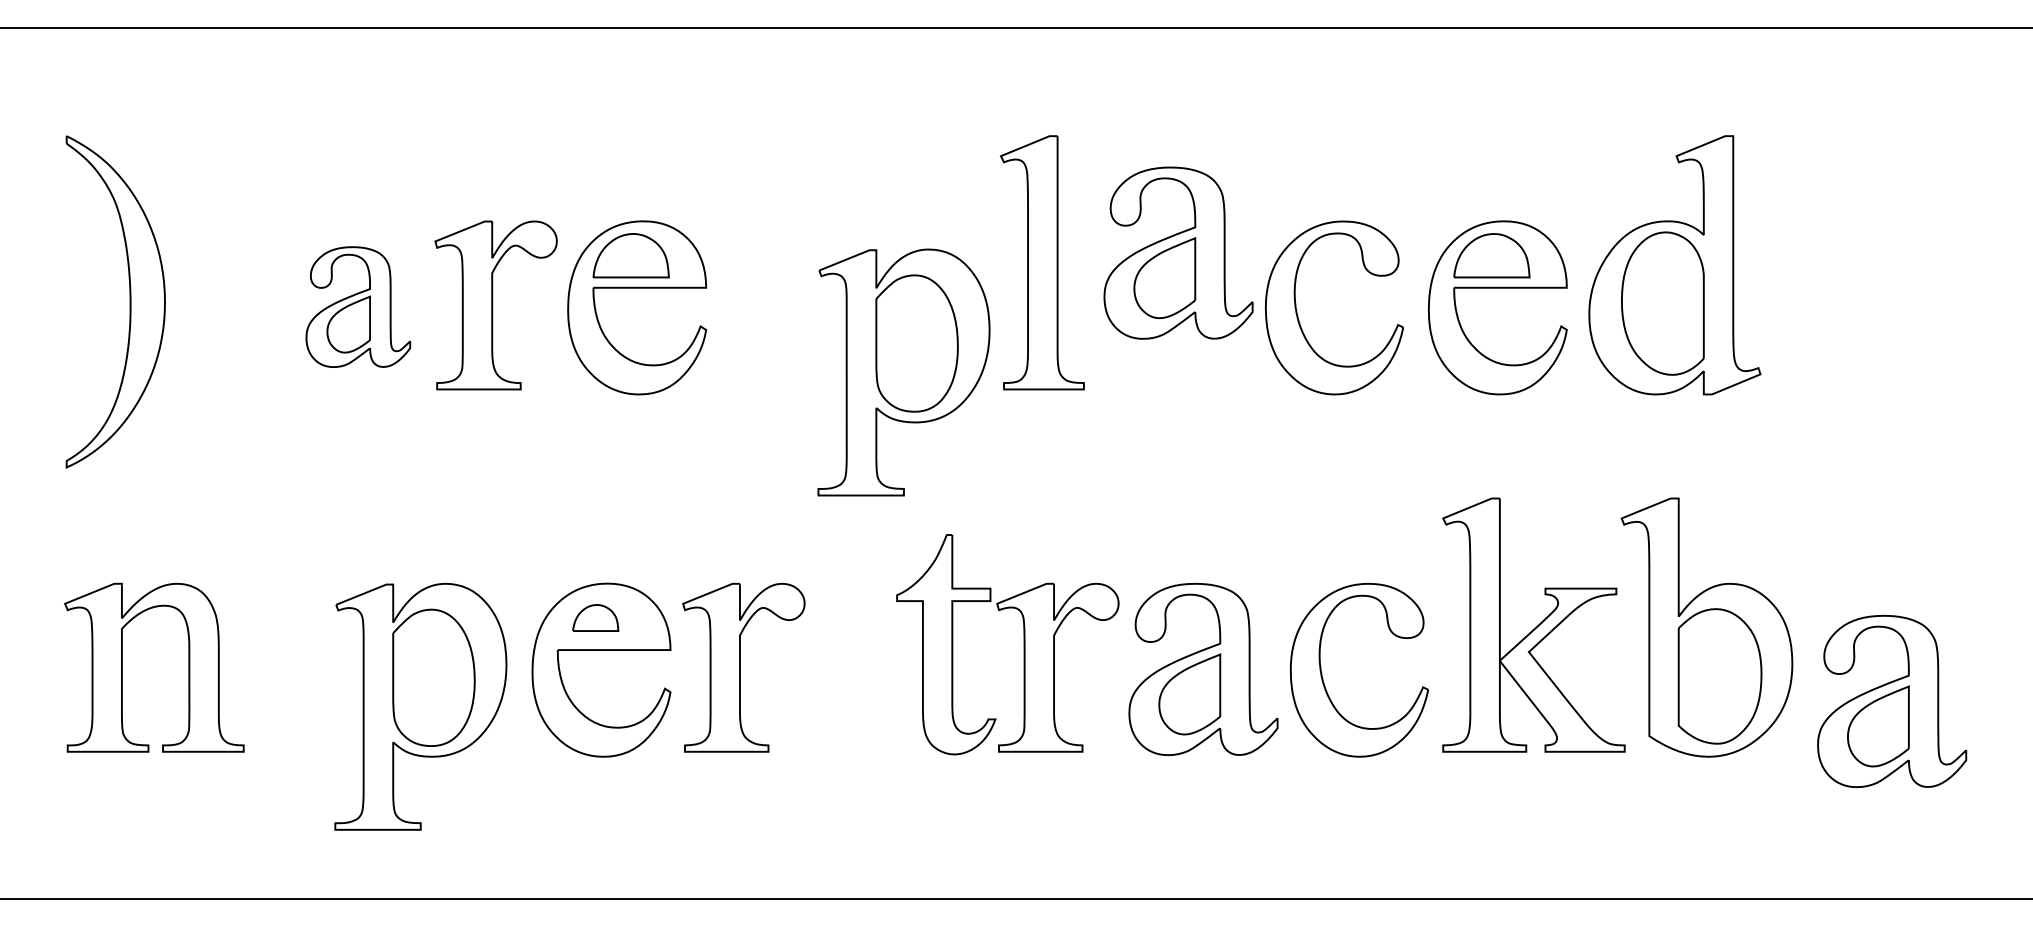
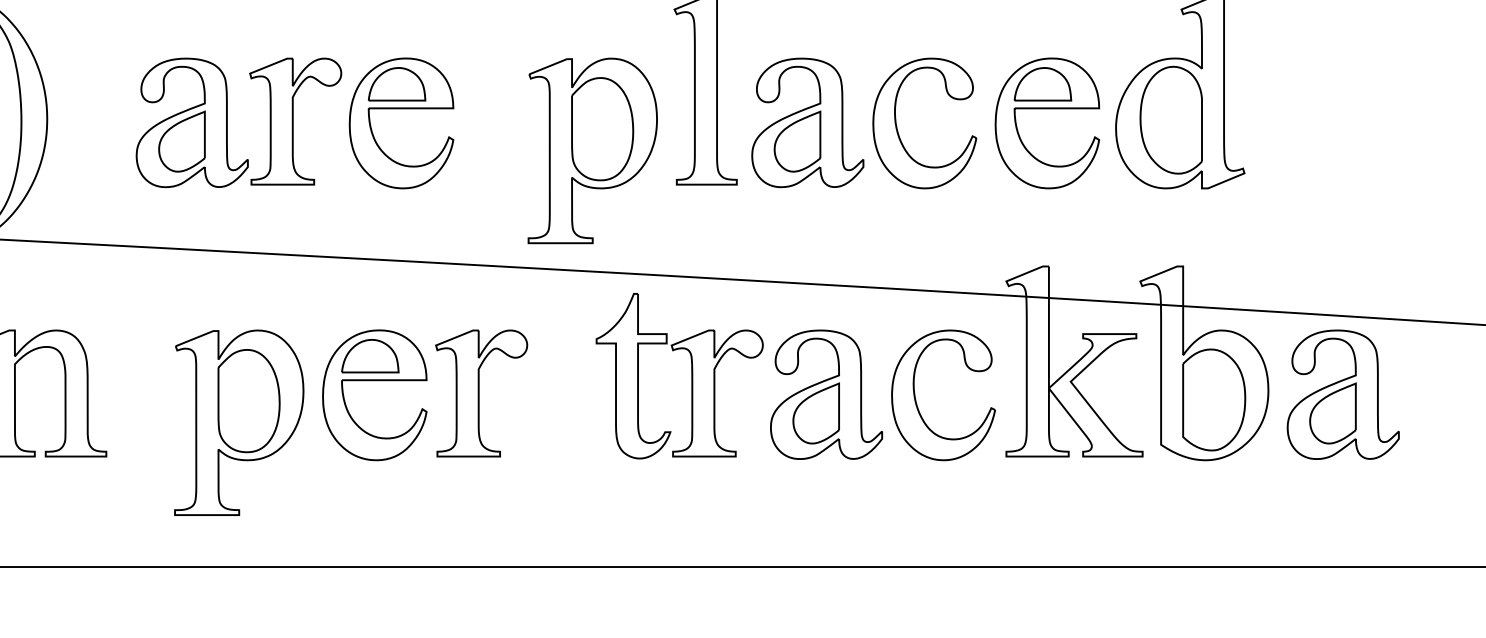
part: (1178, 252) -> (807, 122), moved
part: (358, 306) -> (192, 122), size x1.43
part: (903, 372) -> (592, 150), moved
part: (595, 617) -> (370, 355), size x1.67
part: (1892, 700) -> (1343, 394), moved

